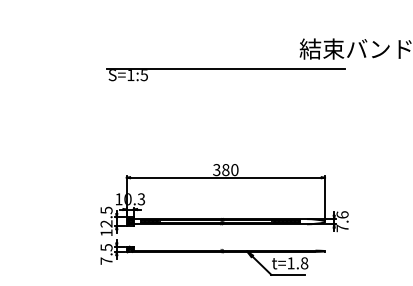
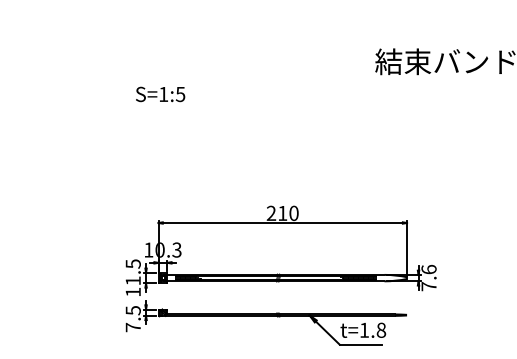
line: (225, 68) -> (282, 86), removed
text: (220, 170) -> (276, 213), 380 -> 210
text: (105, 223) -> (132, 280), 12.5 -> 11.5

